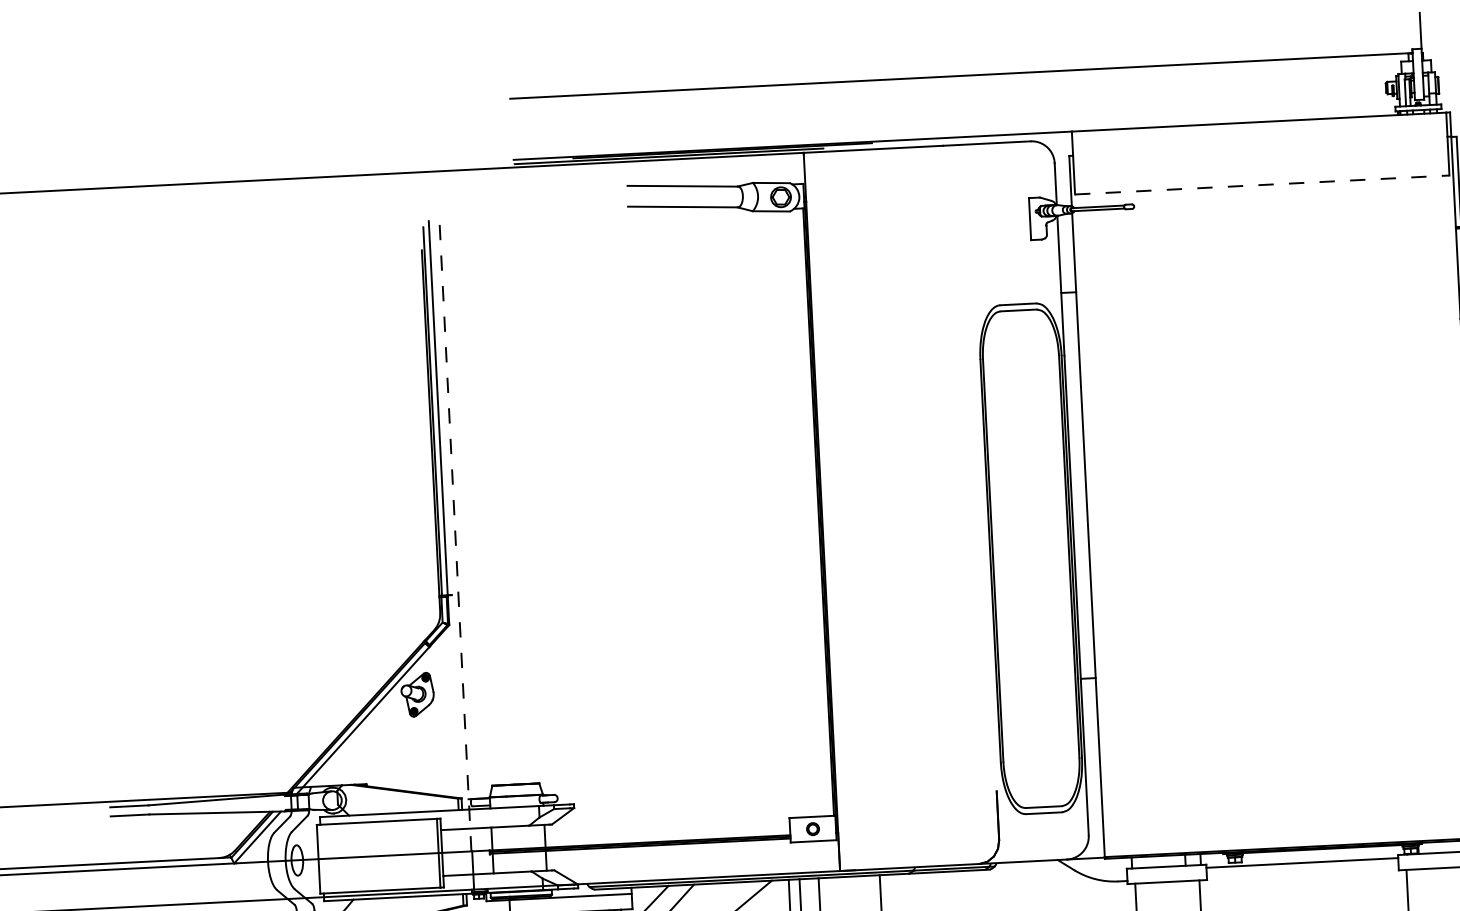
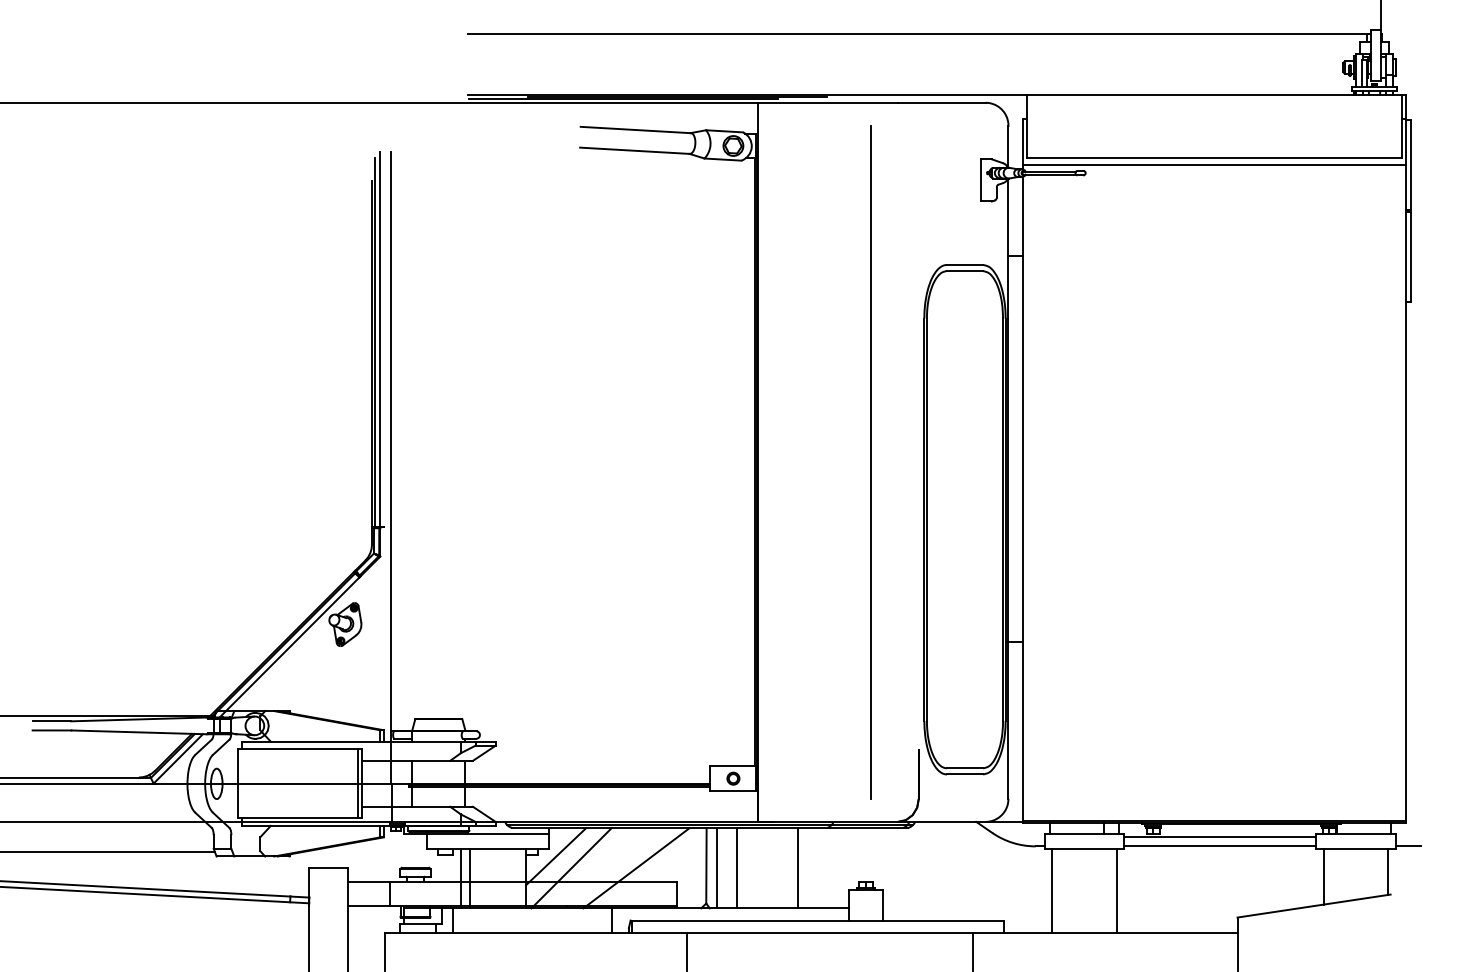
line: (1263, 185) -> (1215, 158), dashed -> solid
line: (1262, 192) -> (1214, 165), added
line: (934, 505) -> (871, 461), added
line: (455, 535) -> (391, 467), dashed -> solid
line: (1302, 872) -> (1220, 846), added

